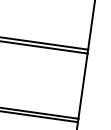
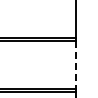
line: (82, 86) -> (75, 65), solid -> dashed

